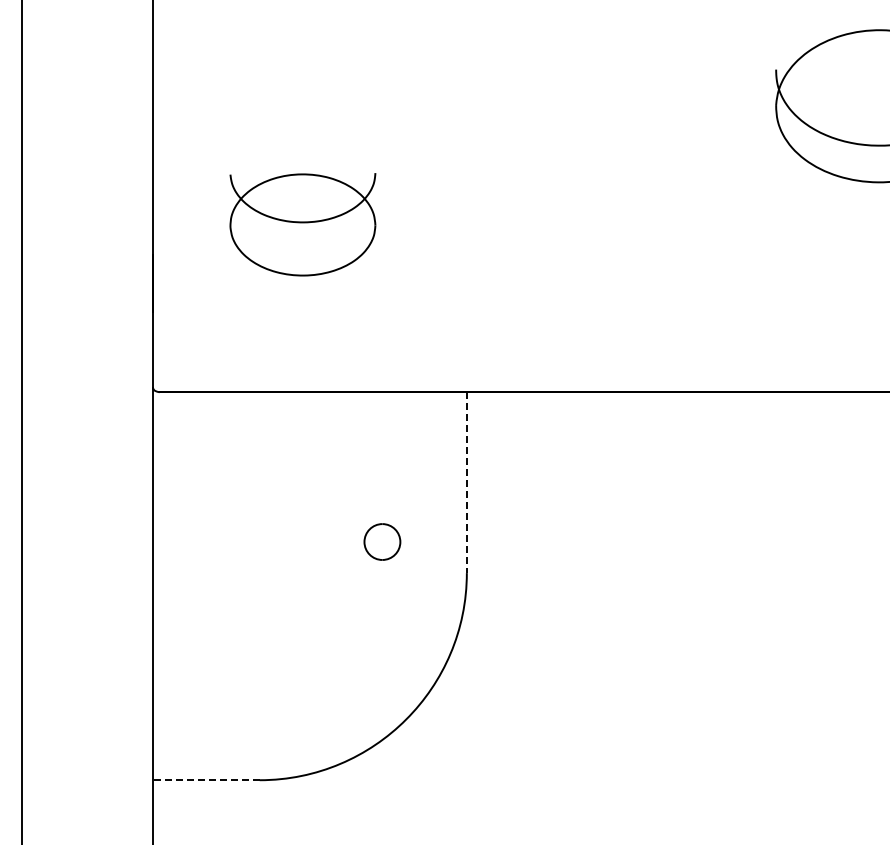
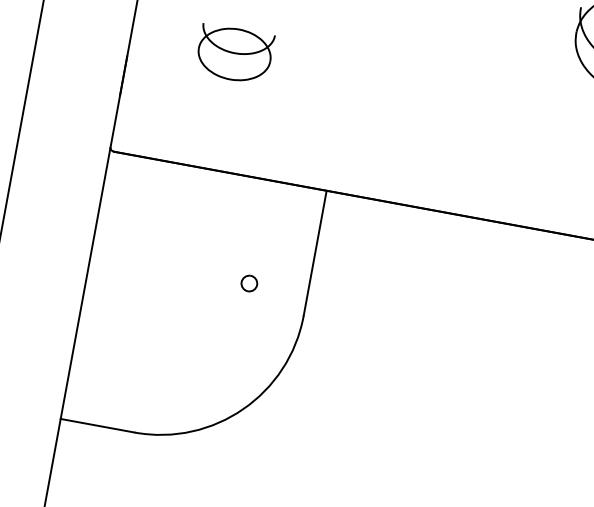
part: (302, 224) -> (234, 54), size x0.71
line: (466, 483) -> (314, 253), dashed -> solid
part: (382, 541) -> (249, 283), size x0.62
line: (205, 780) -> (96, 425), dashed -> solid

